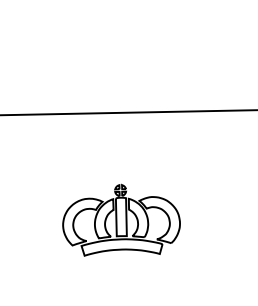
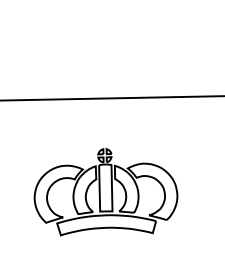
part: (120, 220) -> (105, 192), size x1.4

